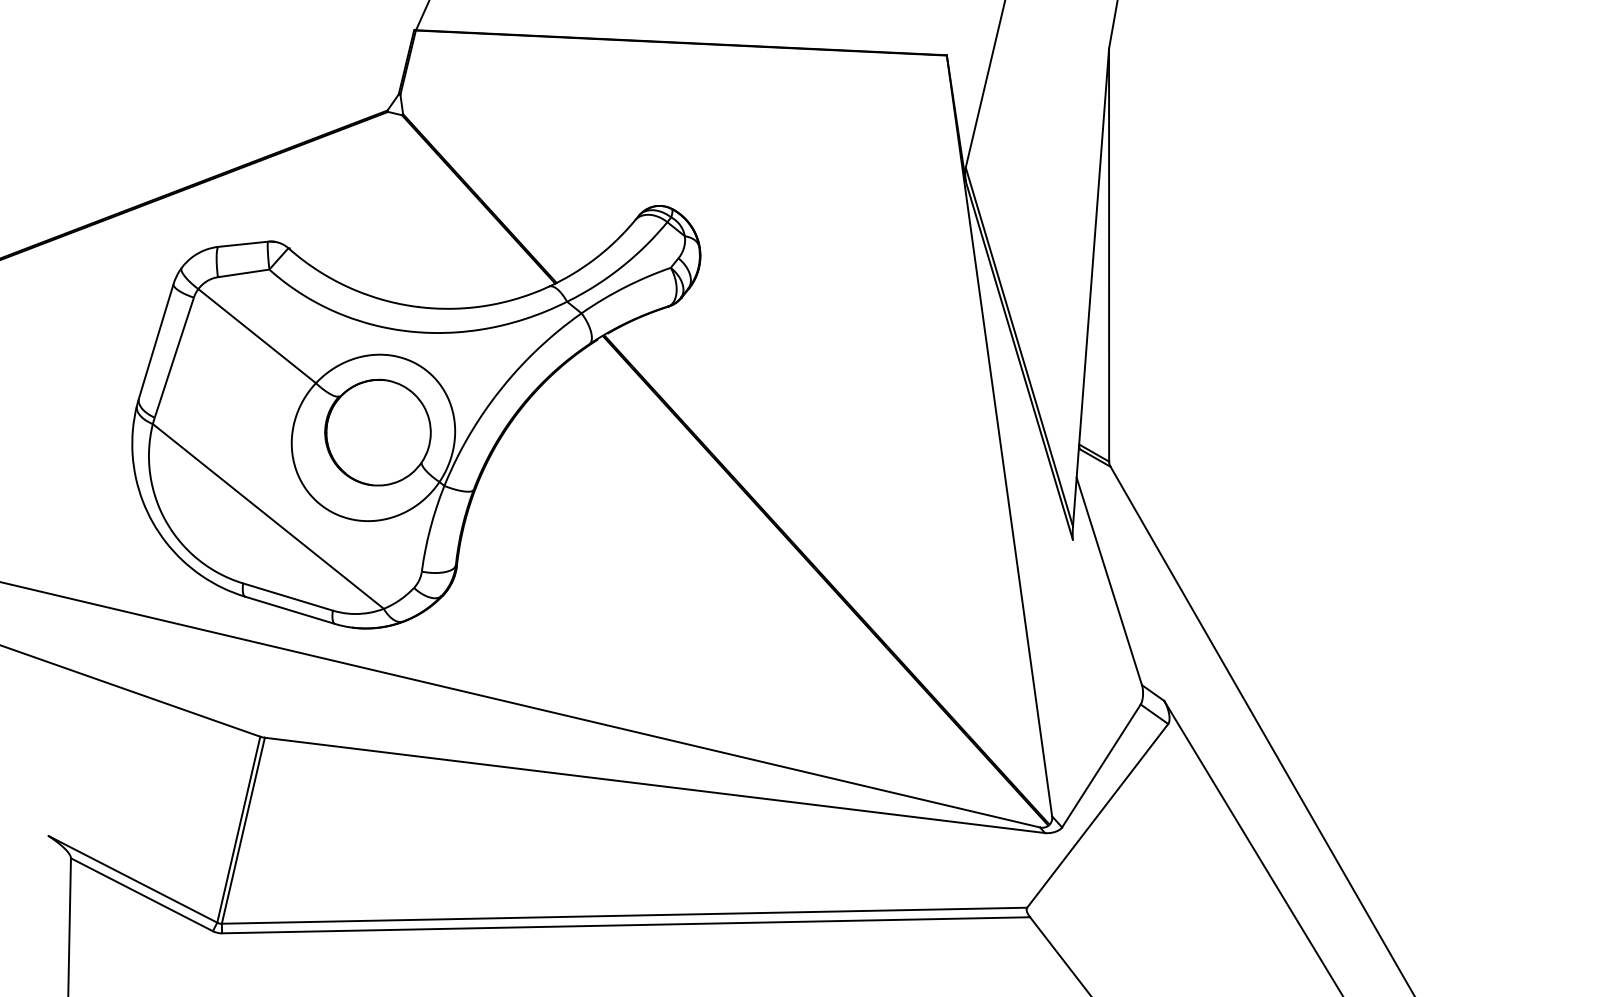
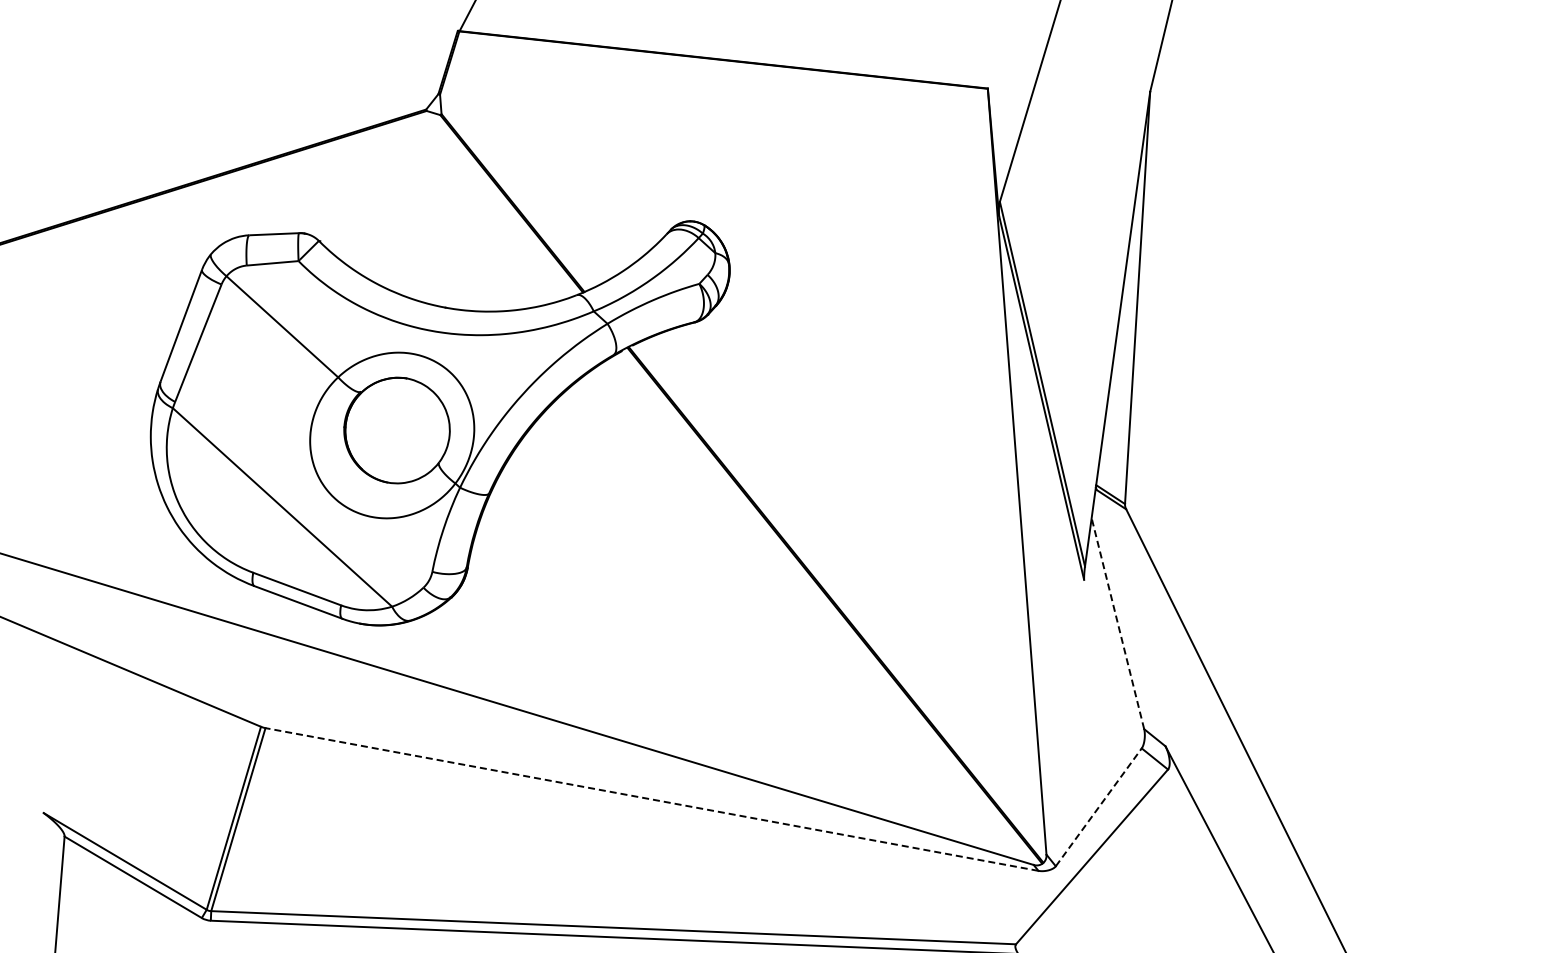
line: (1109, 581) -> (1118, 623), solid -> dashed
line: (1101, 765) -> (1098, 806), solid -> dashed
line: (654, 785) -> (651, 799), solid -> dashed

